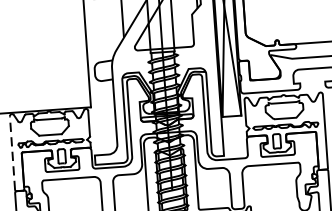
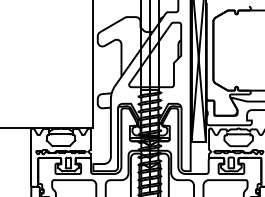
line: (12, 152) -> (31, 157), dashed -> solid

